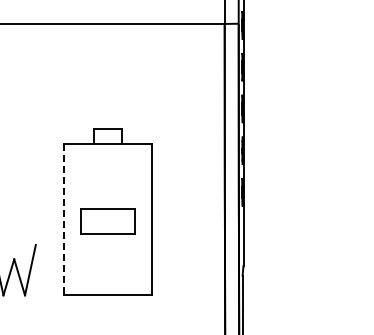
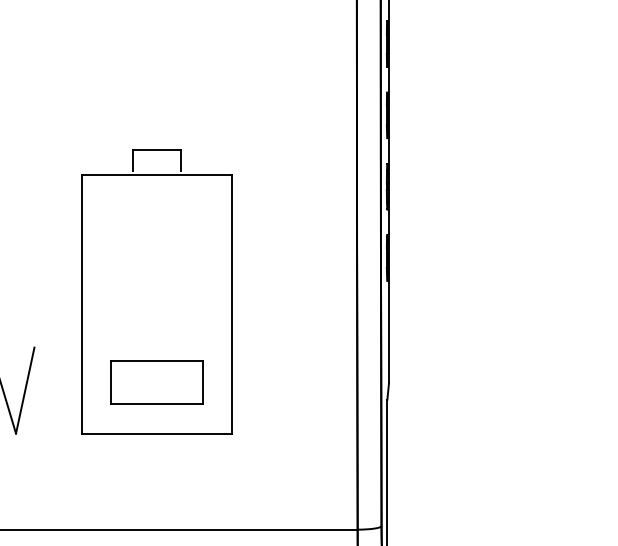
line: (63, 219) -> (81, 304), dashed -> solid
part: (107, 221) -> (156, 382), moved

